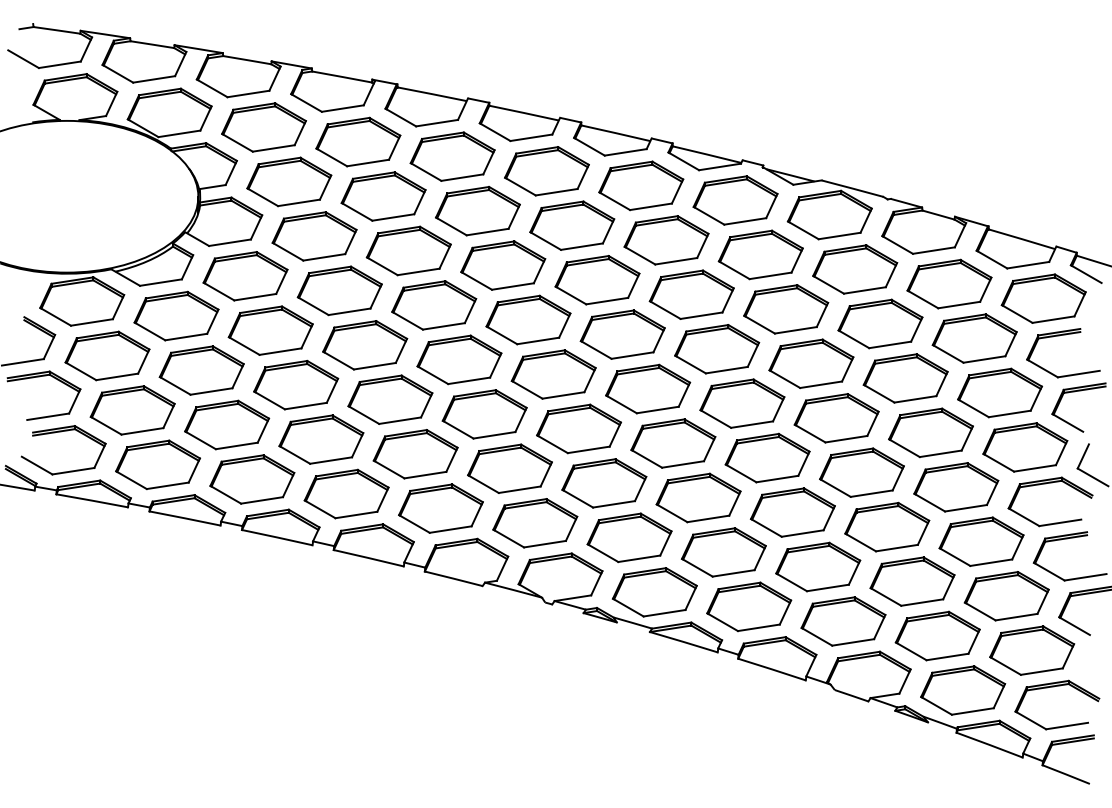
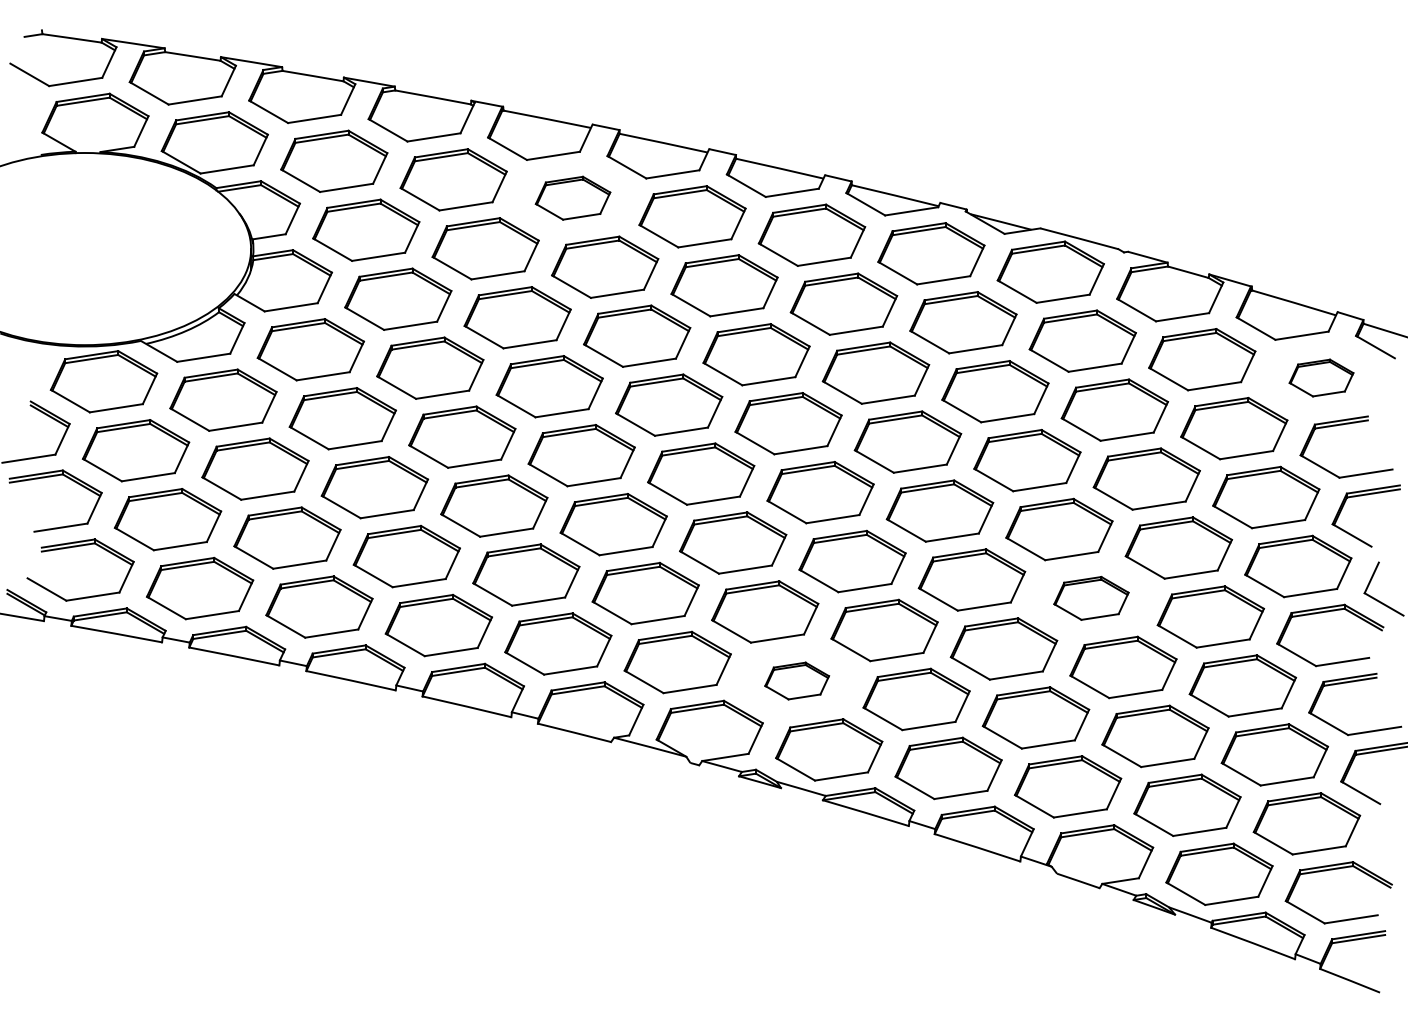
part: (452, 156) -> (572, 198), size x0.7
part: (1043, 298) -> (1321, 377), size x0.6
part: (861, 472) -> (1090, 598), size x0.7
part: (629, 537) -> (797, 680), size x0.6

